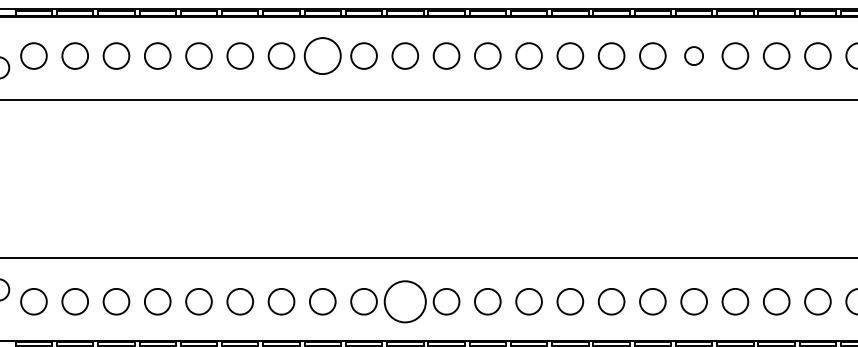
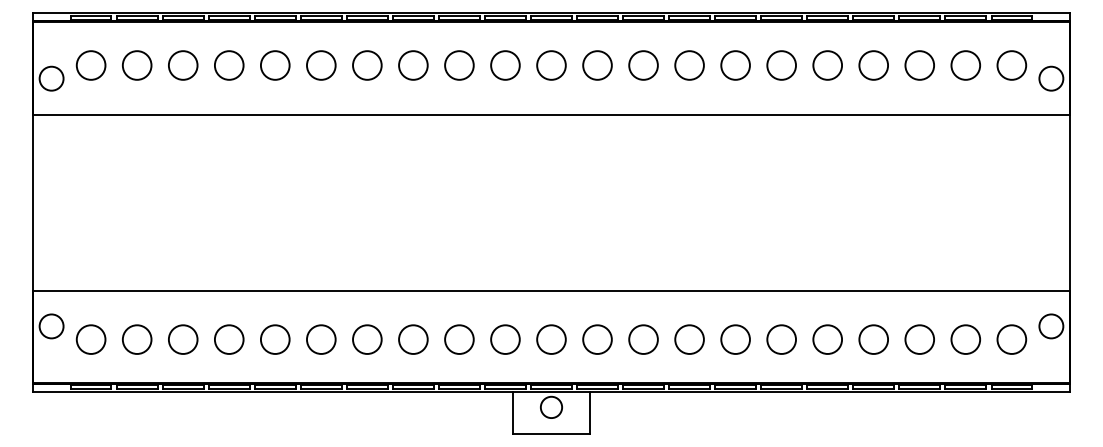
circle: (322, 56) -> (413, 65), size x0.71
circle: (693, 56) -> (827, 65), size x1.43
circle: (405, 301) -> (505, 339), size x0.62

